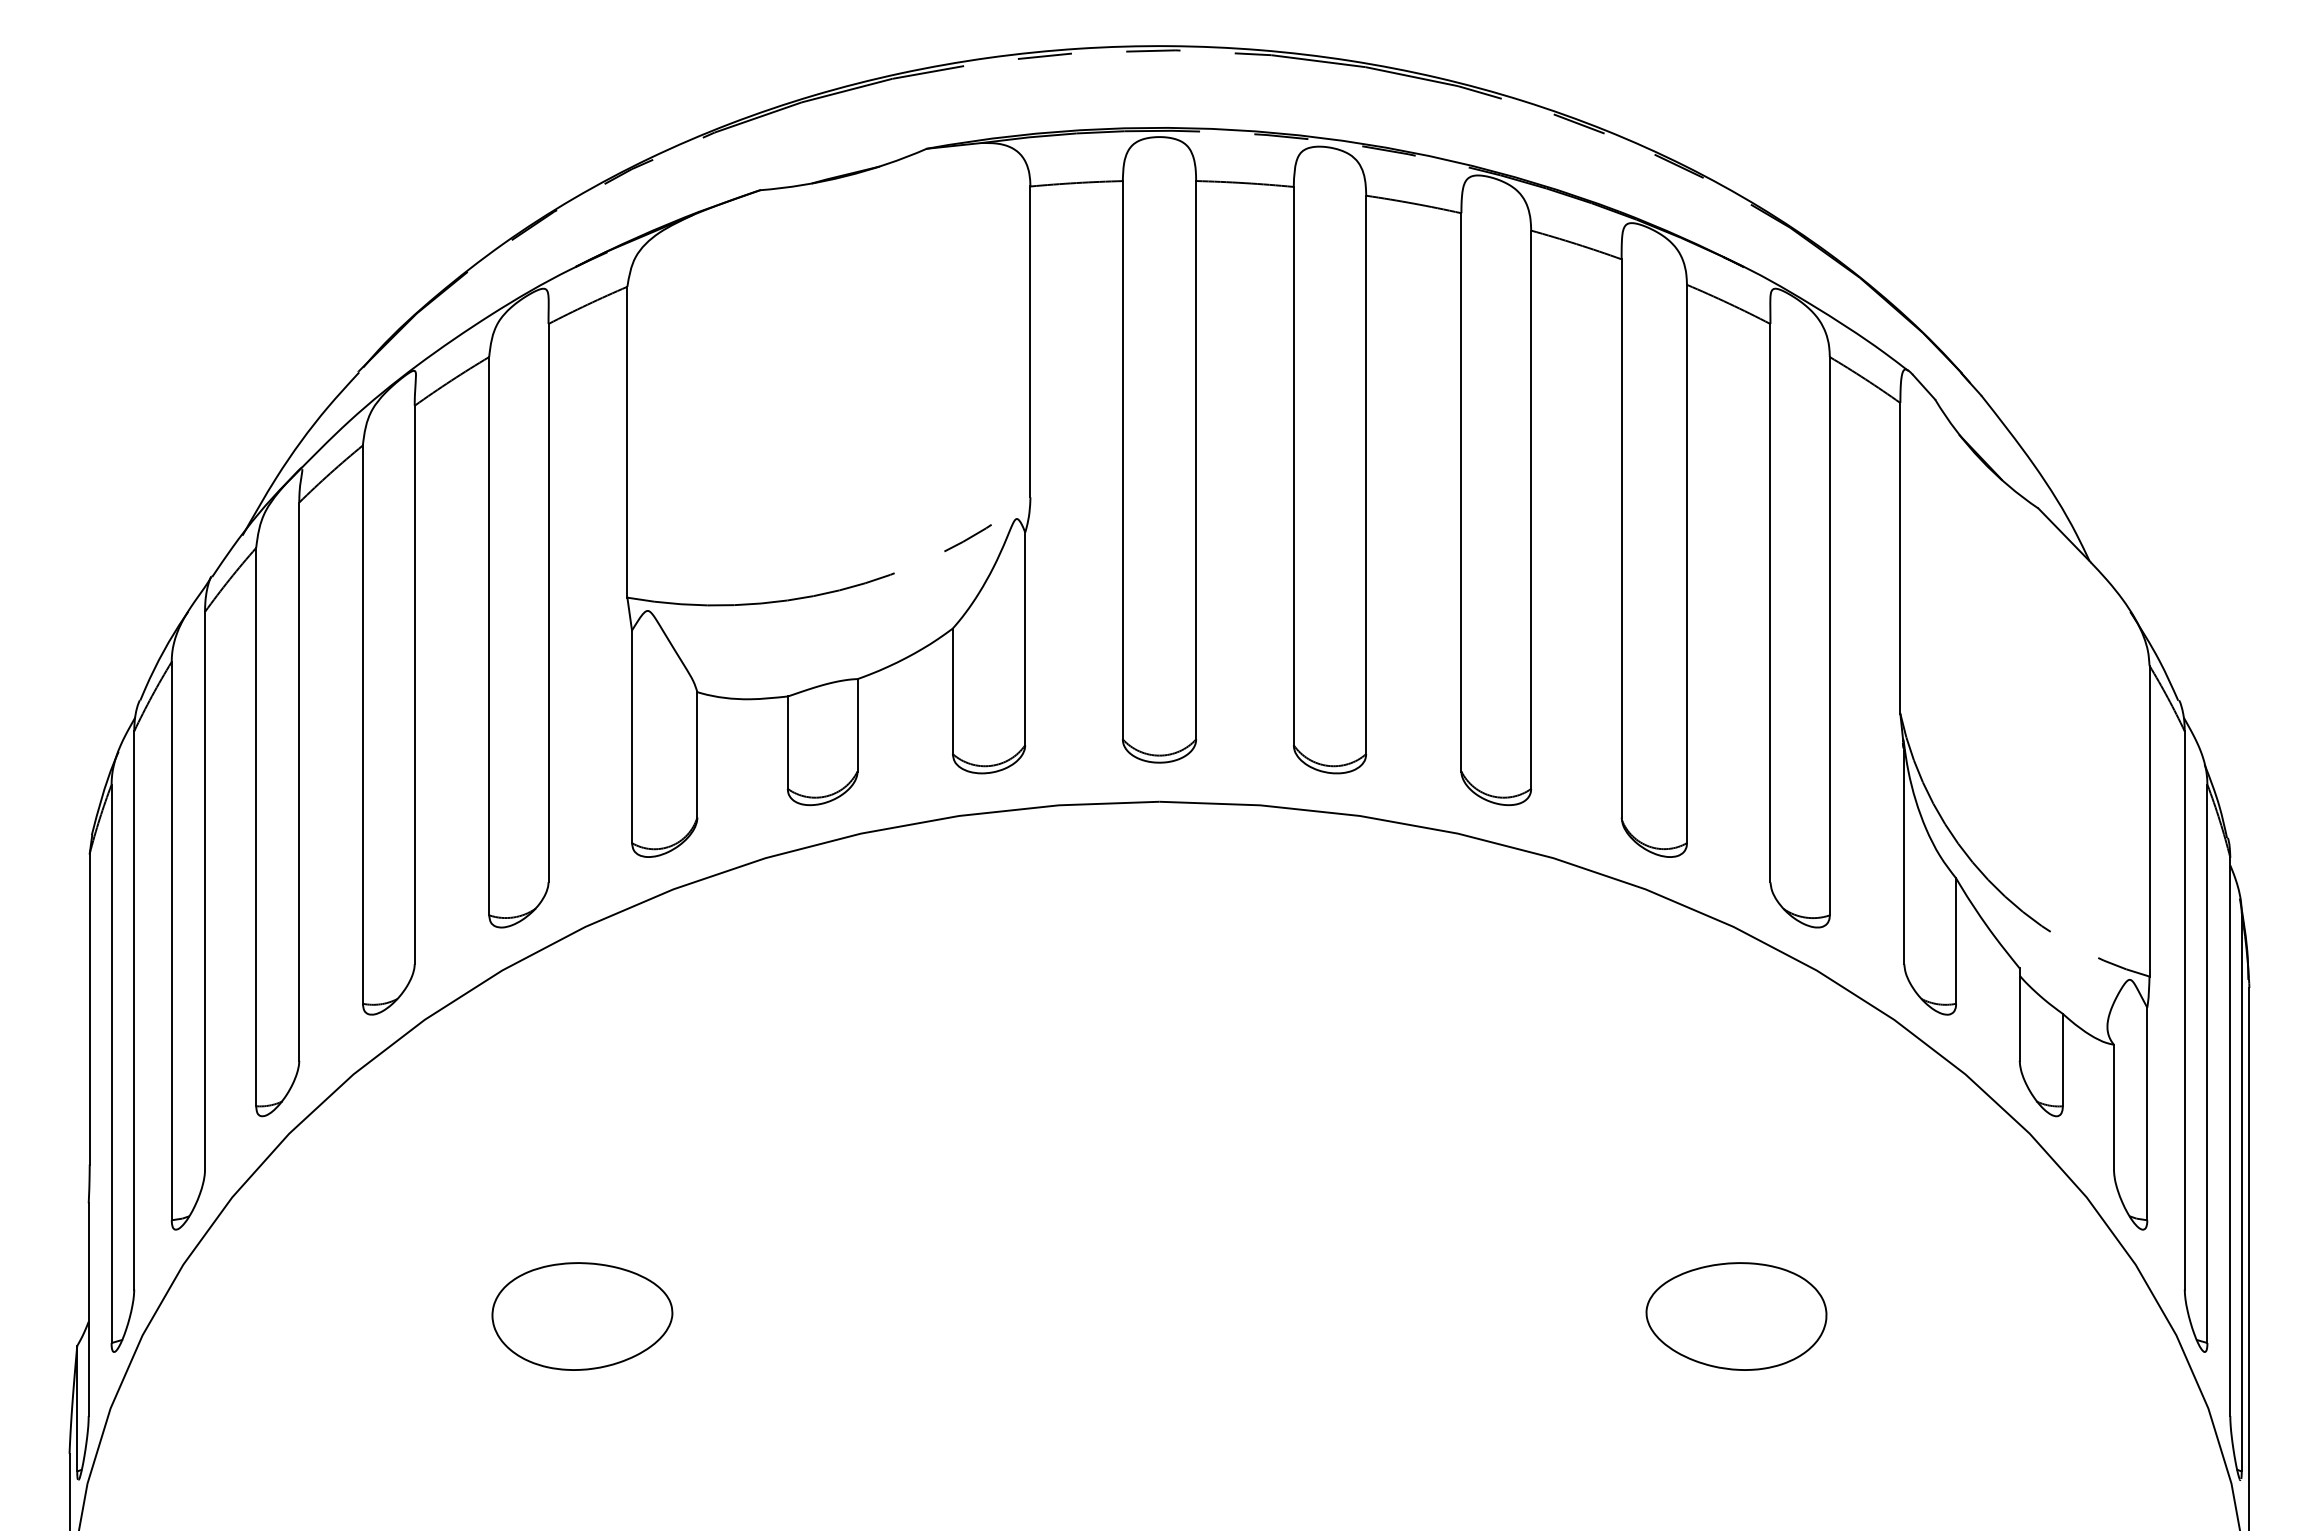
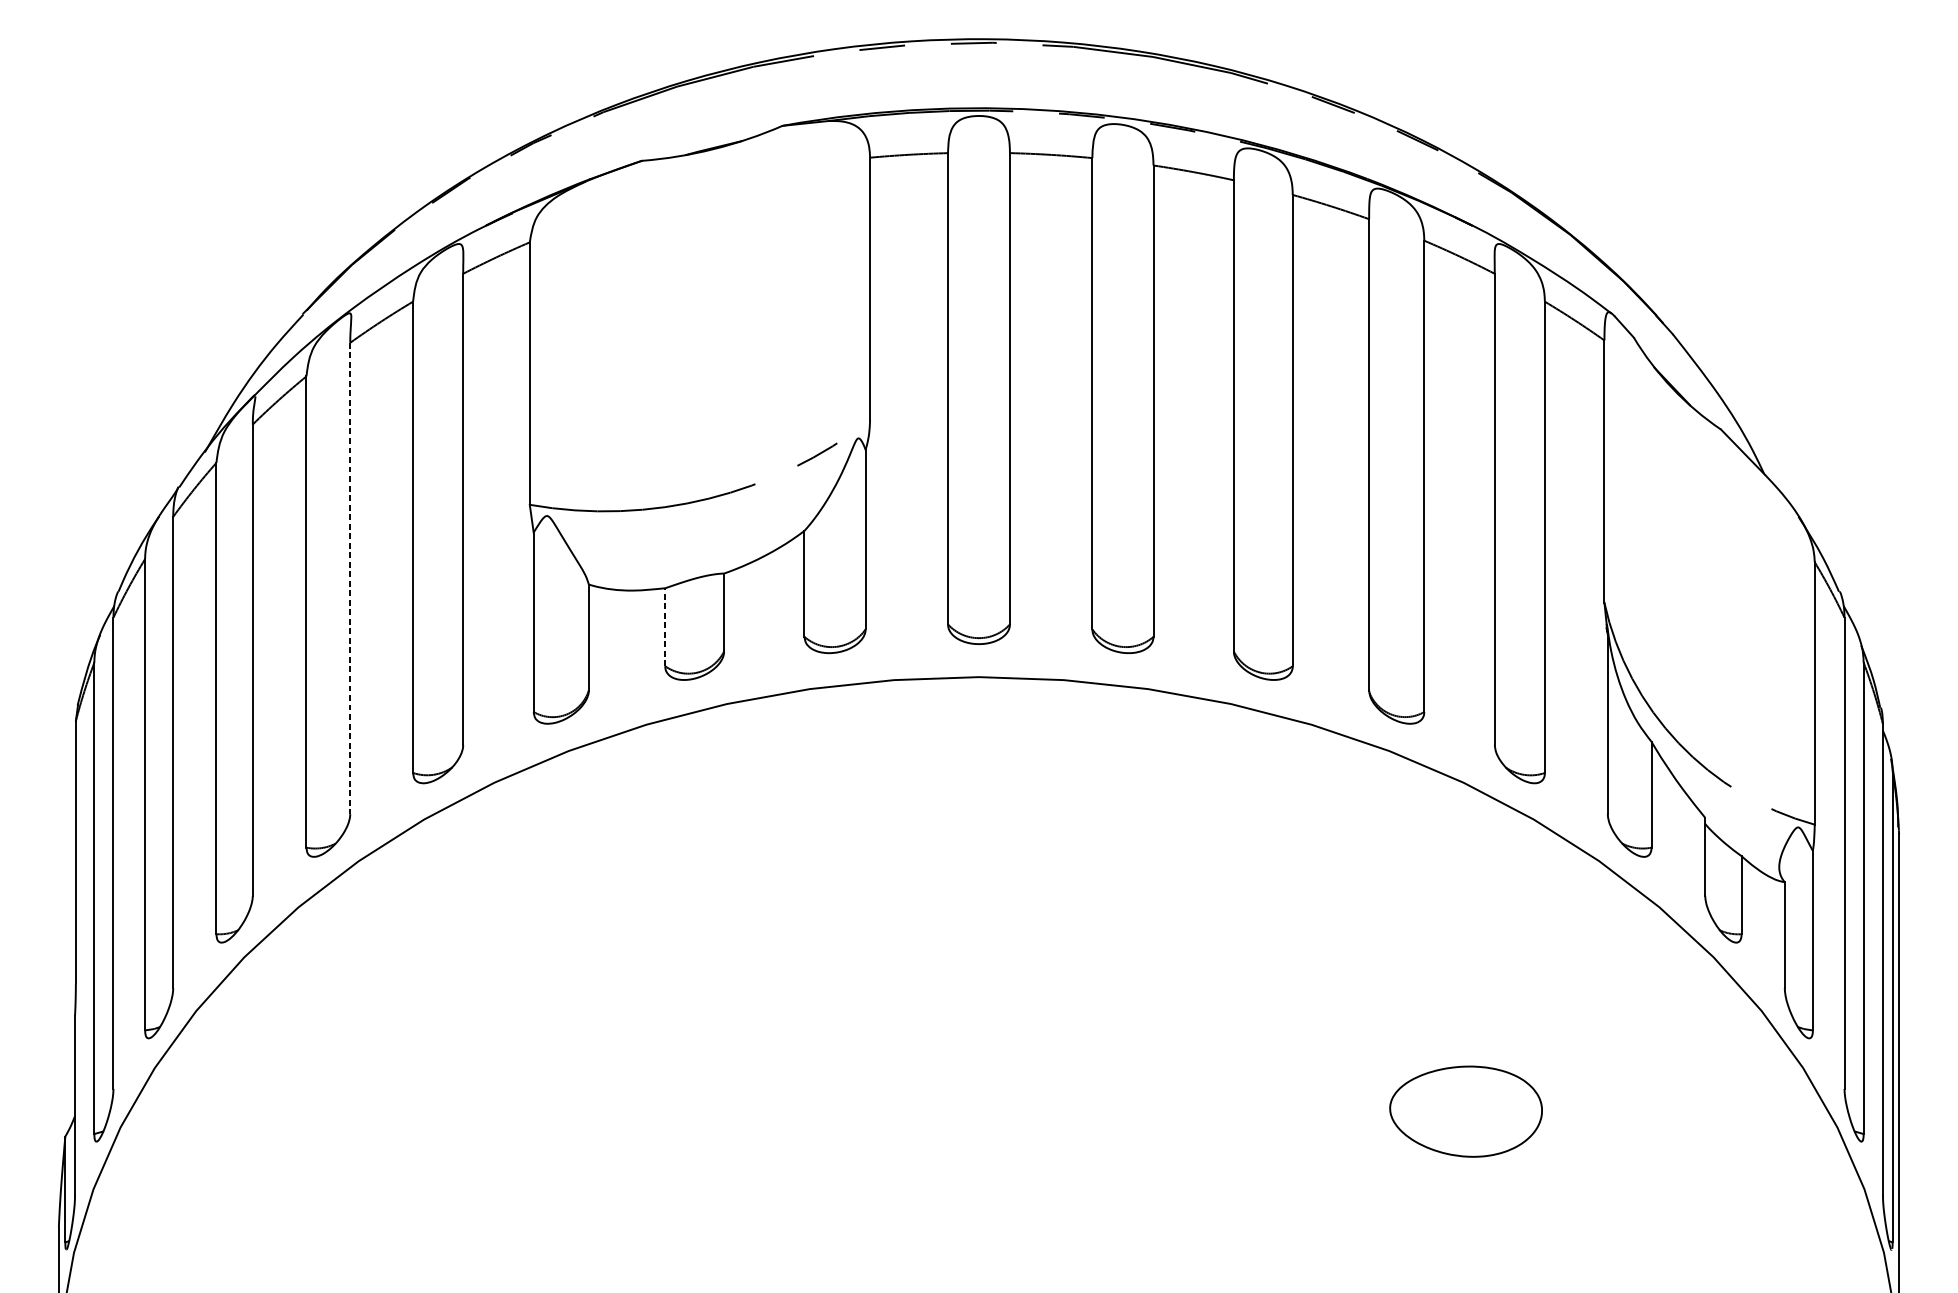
line: (414, 685) -> (350, 578), solid -> dashed
line: (787, 742) -> (664, 627), solid -> dashed
part: (582, 1316) -> (491, 1111), removed

